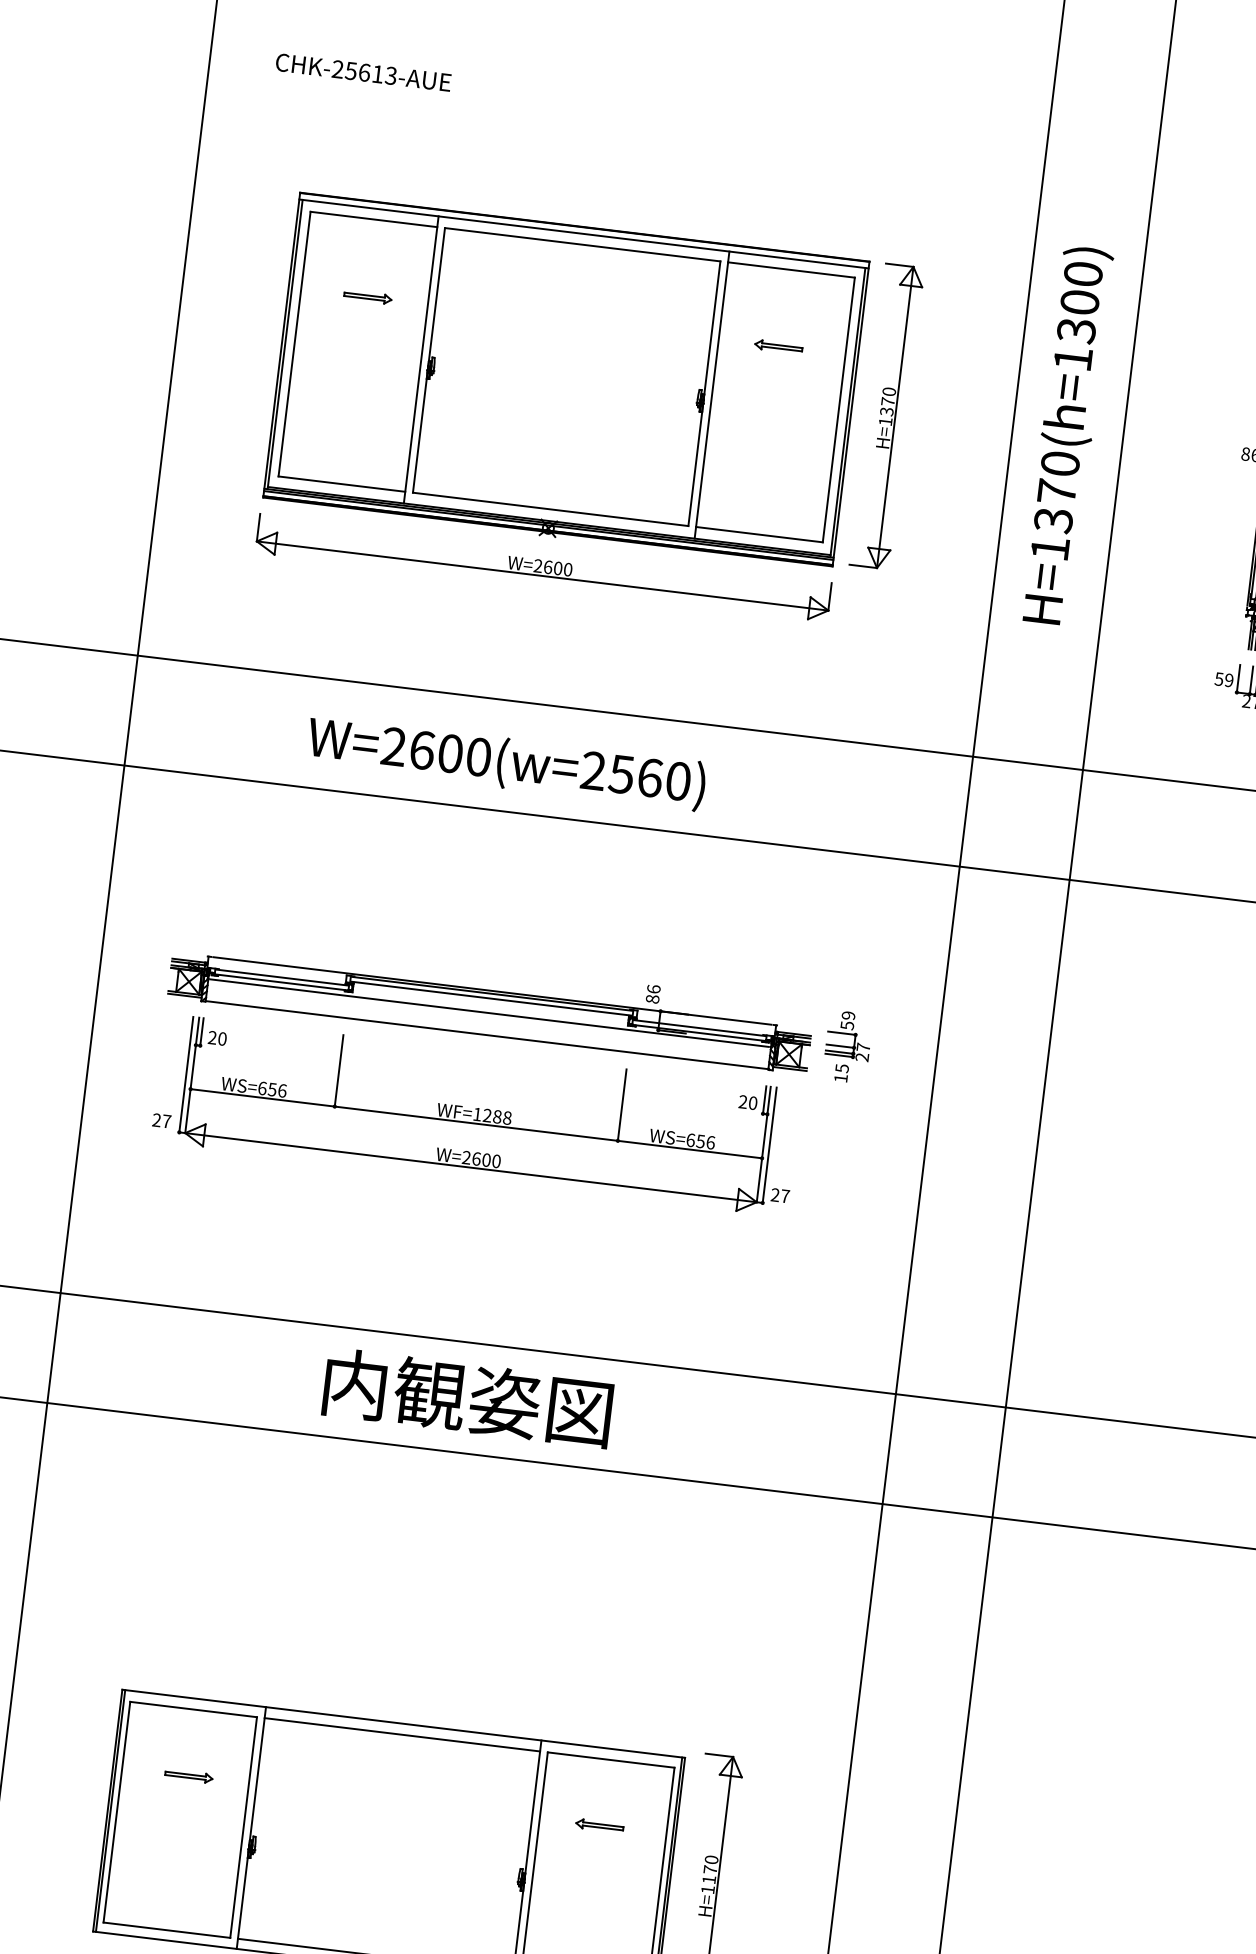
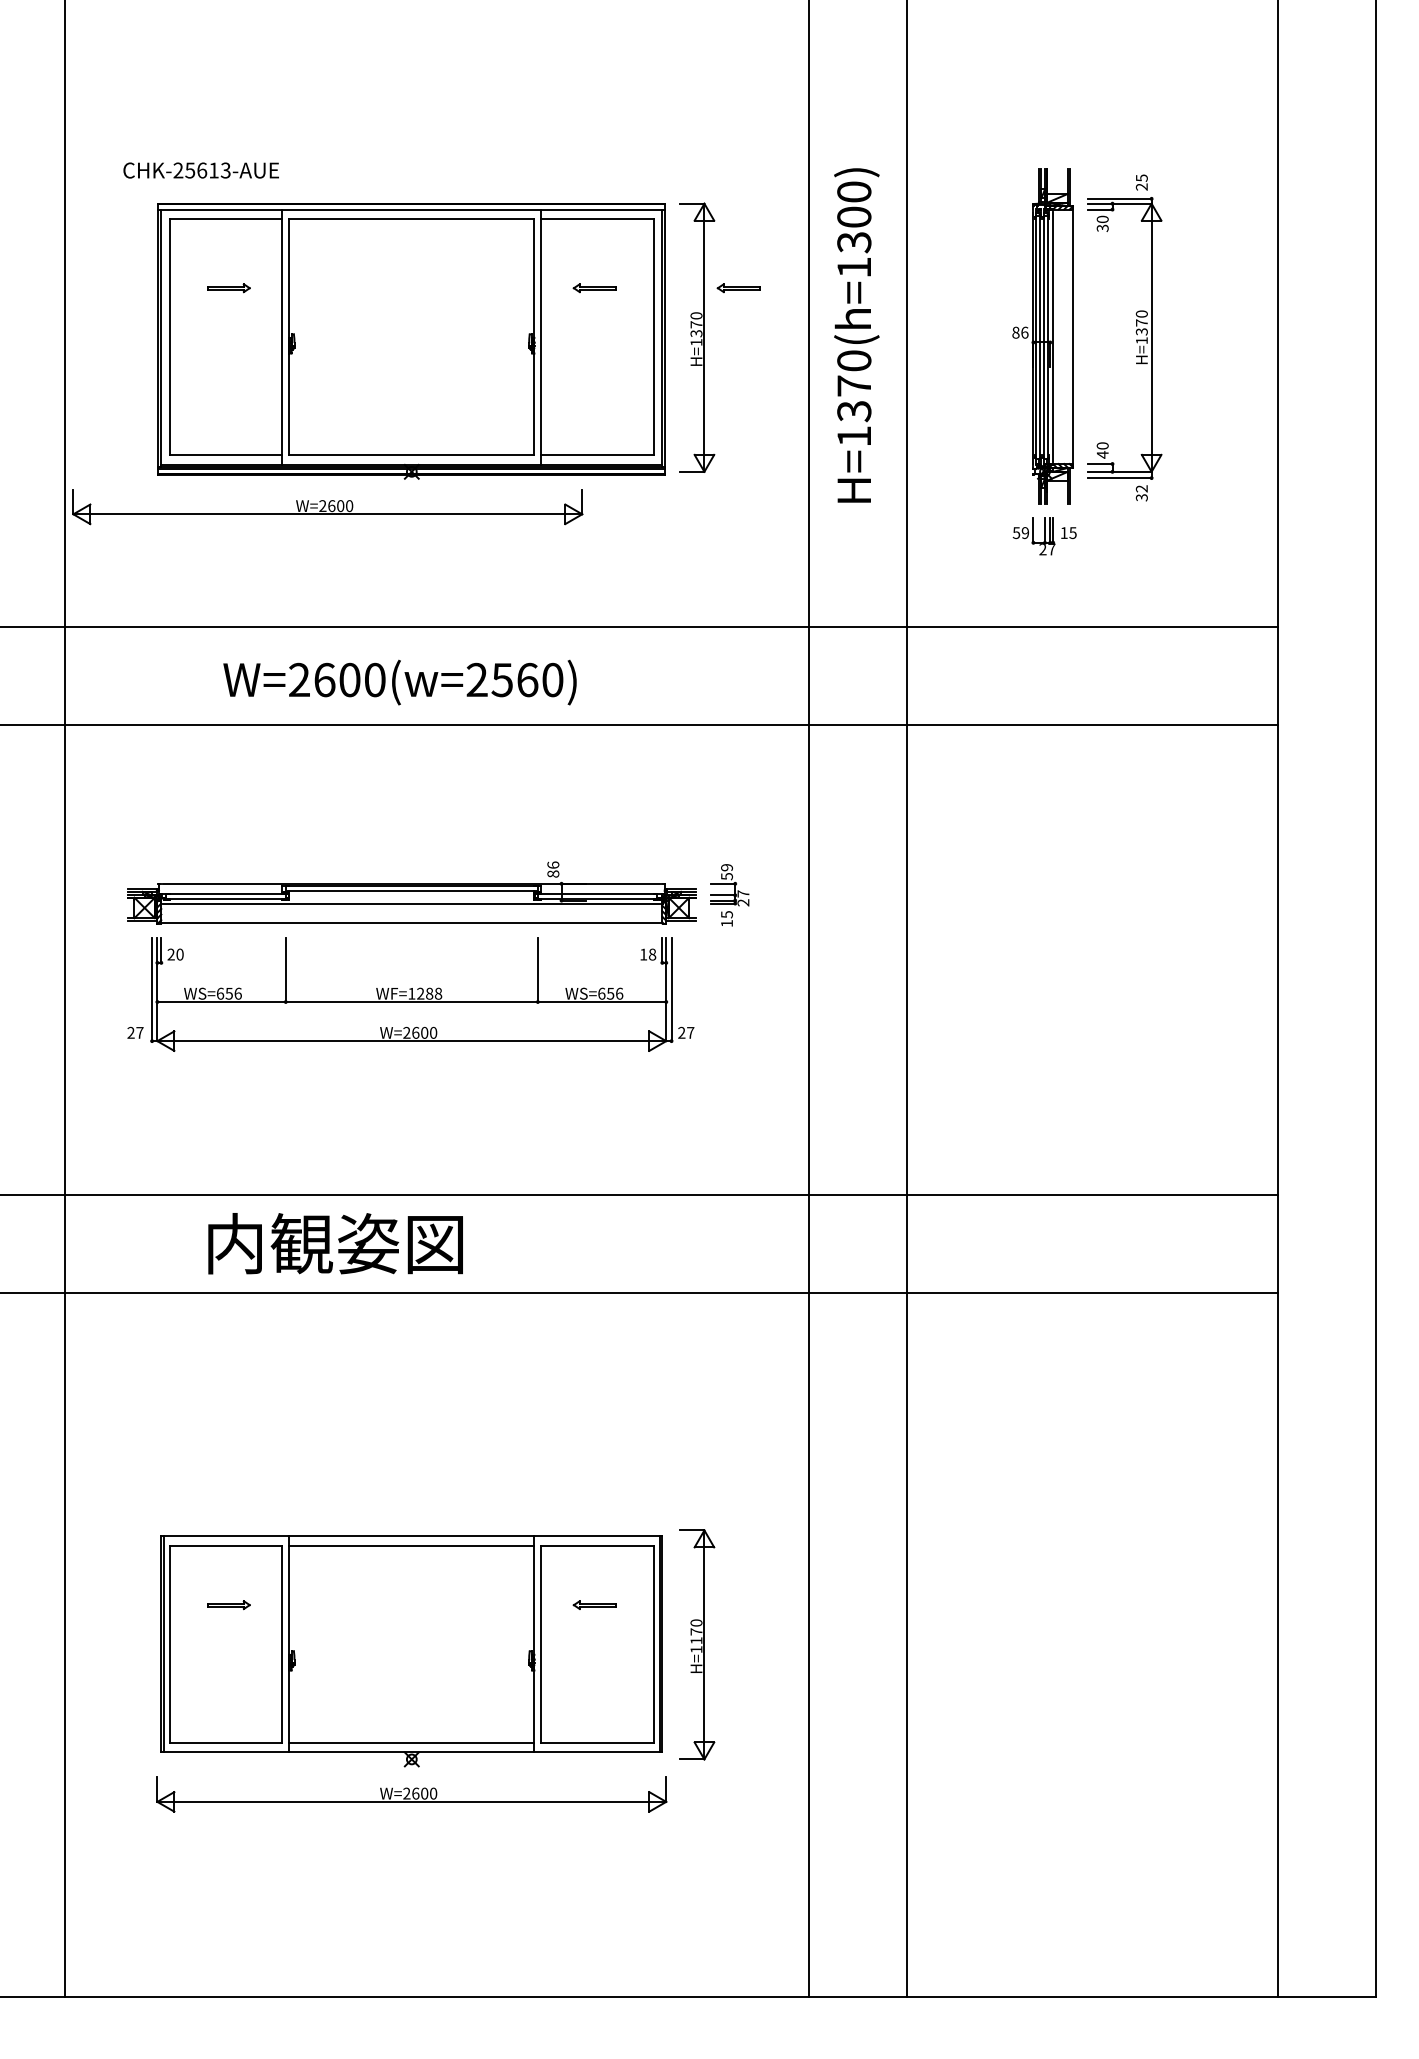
text: (362, 72) -> (200, 170), moved
part: (940, 366) -> (738, 288), added
part: (543, 568) -> (327, 507), moved
text: (748, 1102) -> (648, 954), 20 -> 18
text: (467, 1397) -> (335, 1243), moved

